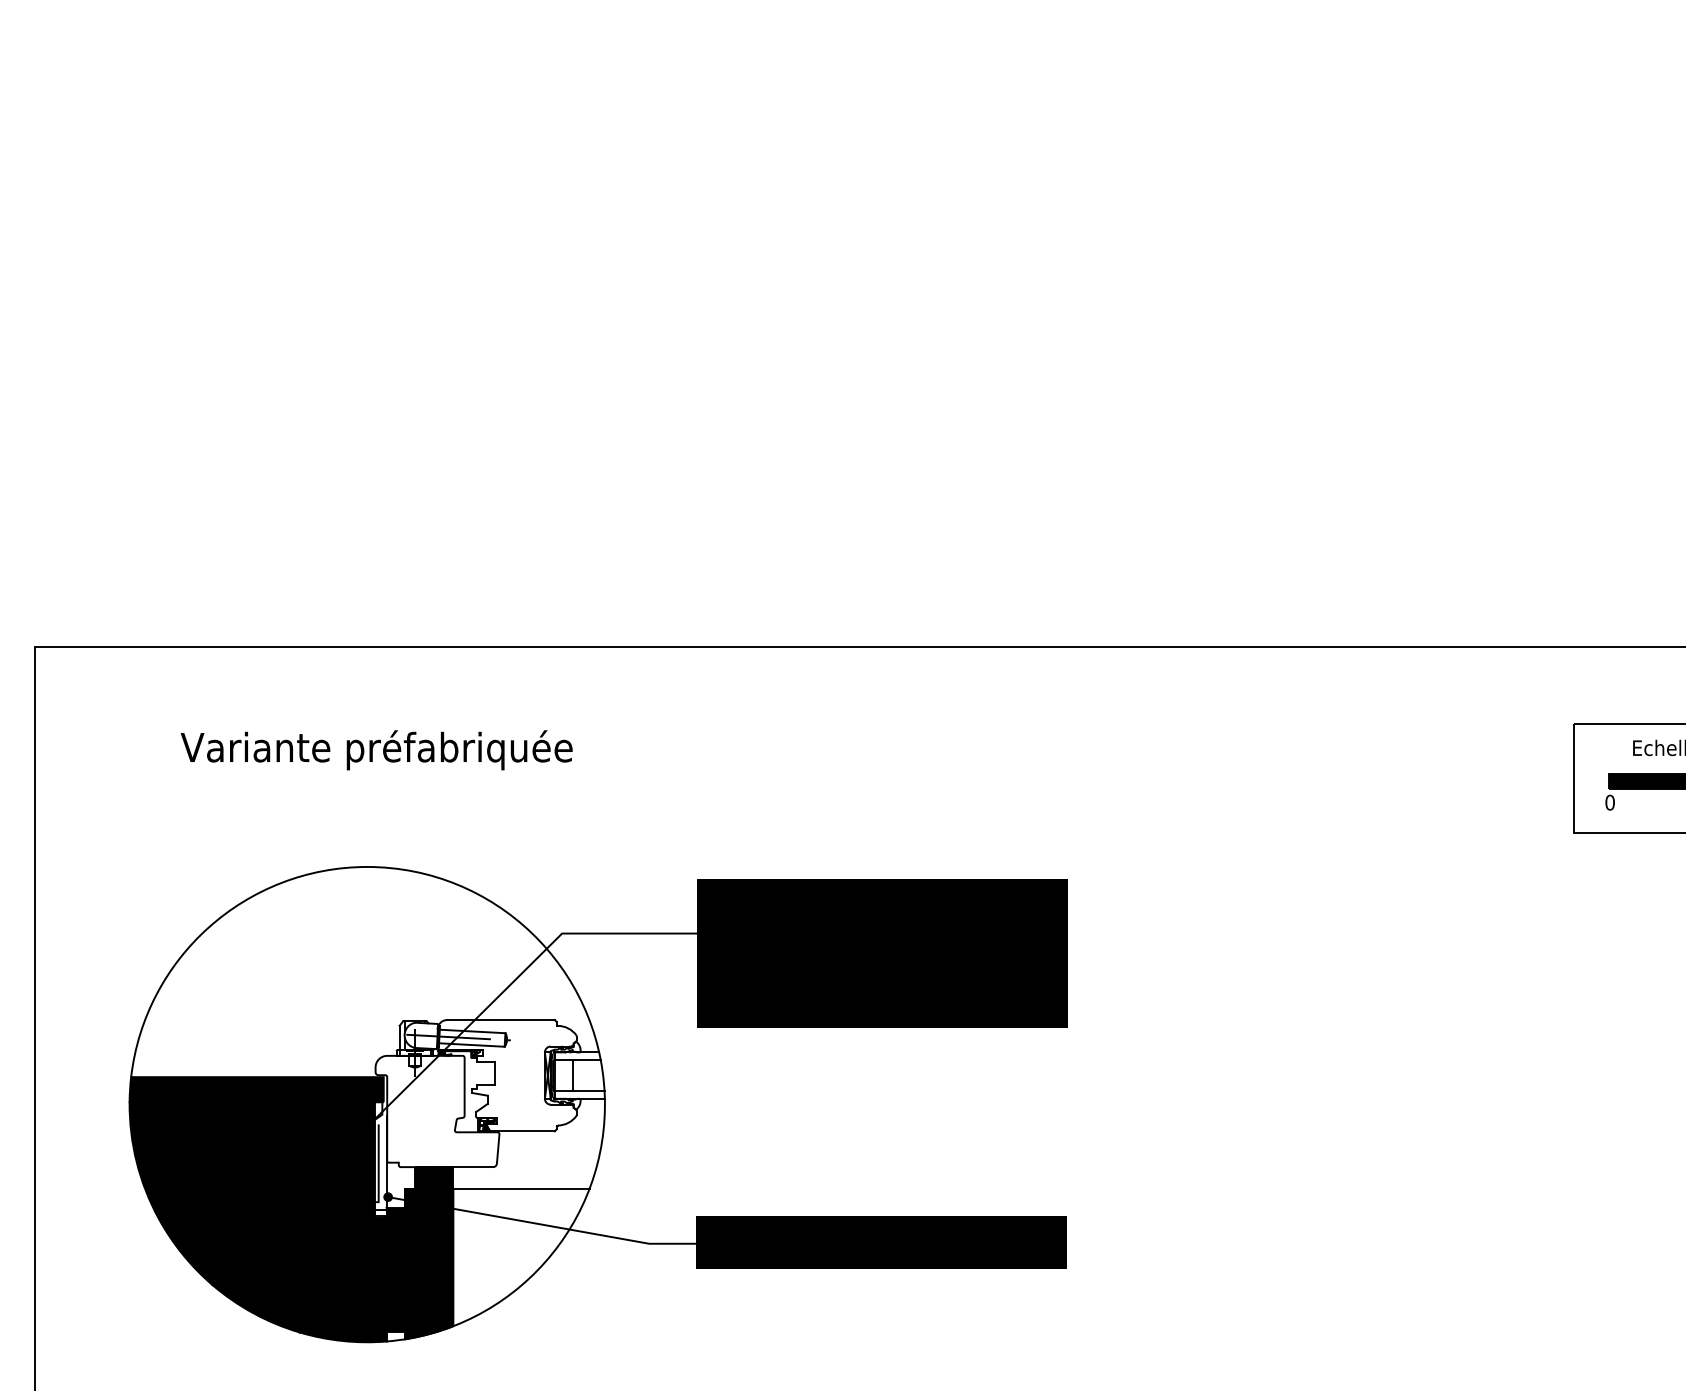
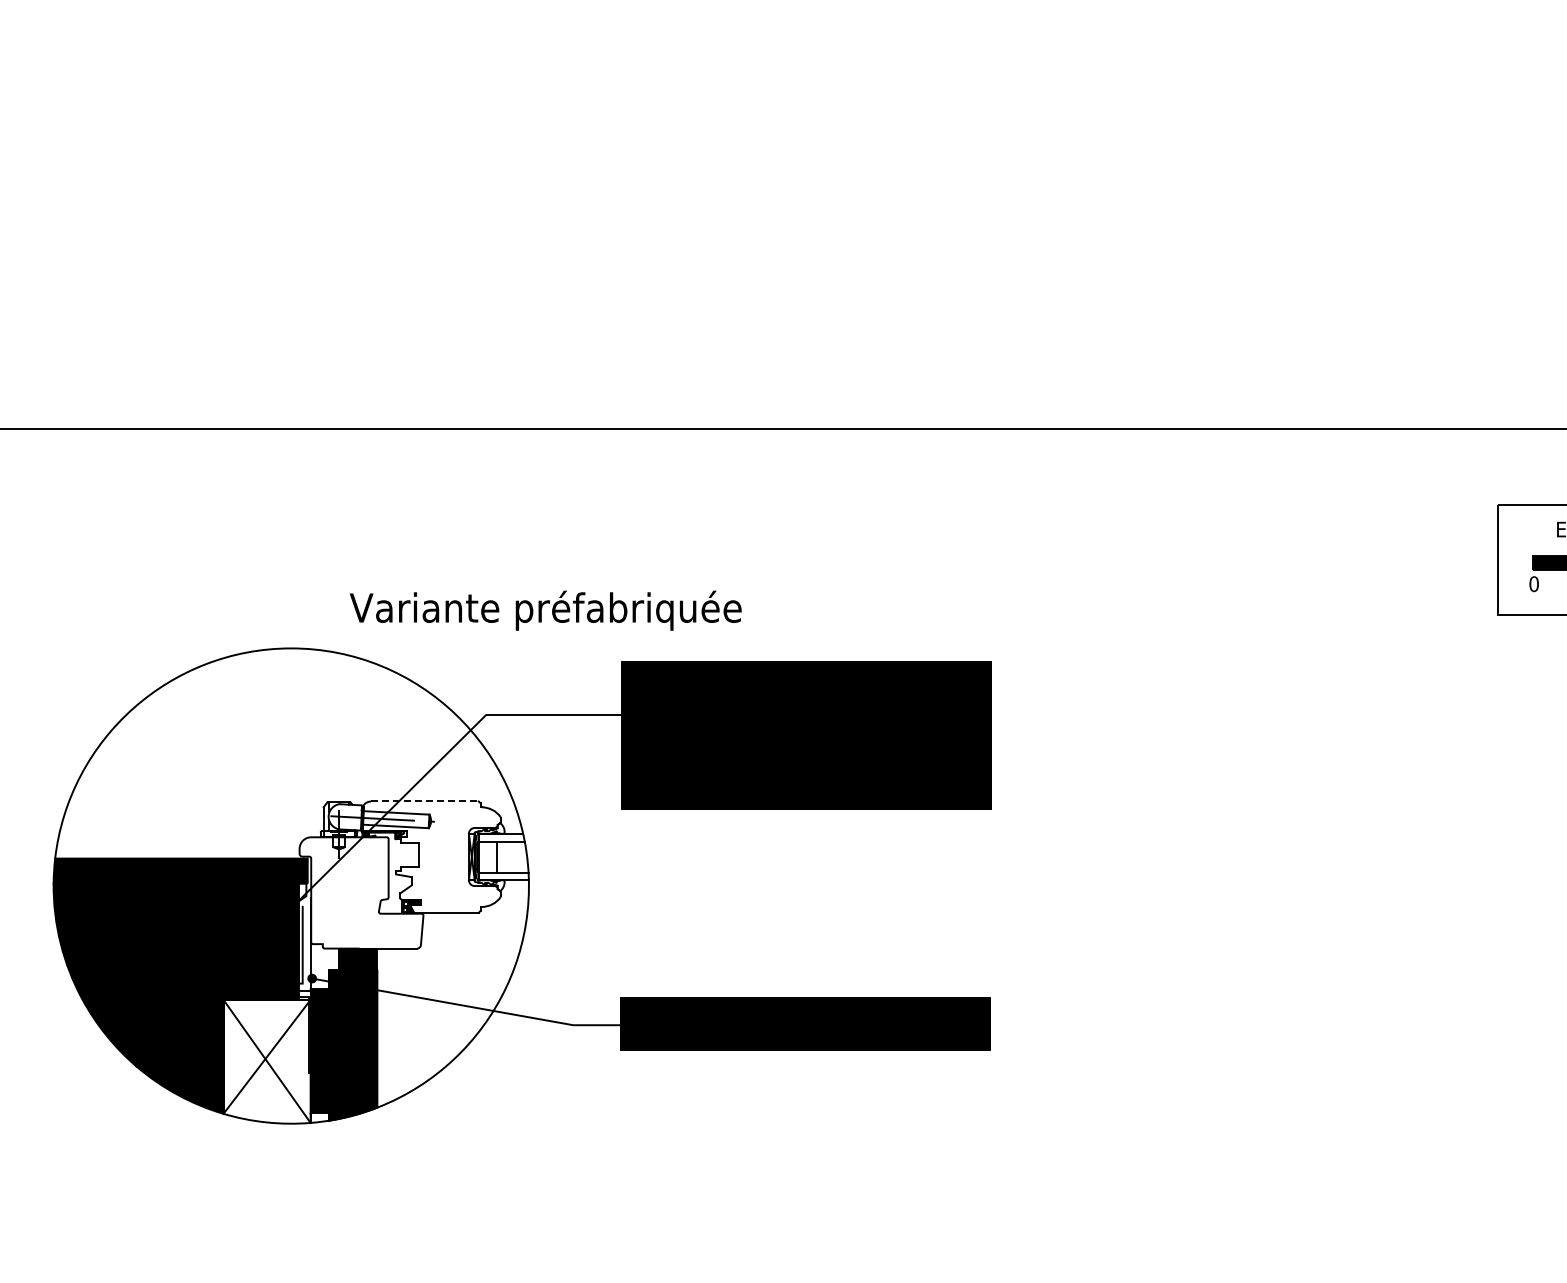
text: (376, 750) -> (545, 610), moved
line: (501, 1020) -> (425, 801), solid -> dashed
line: (521, 1189) -> (445, 970), removed
fill: (342, 1280) -> (266, 1061), removed

